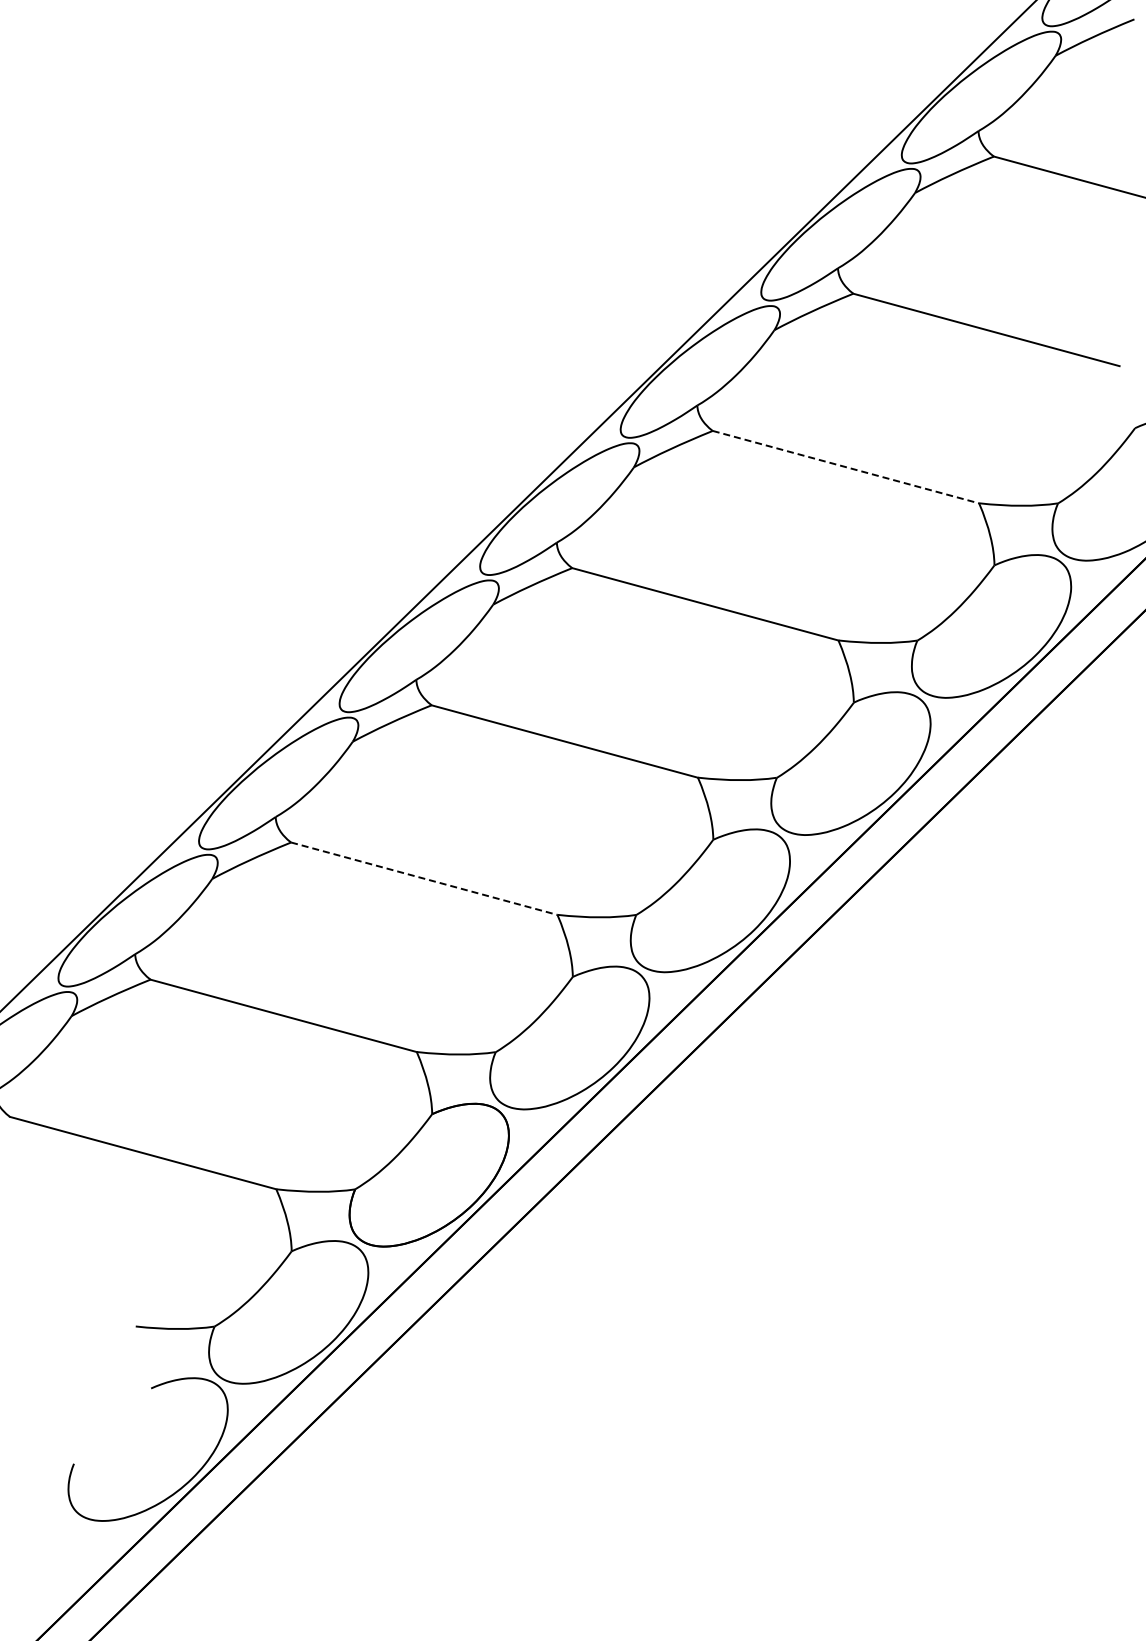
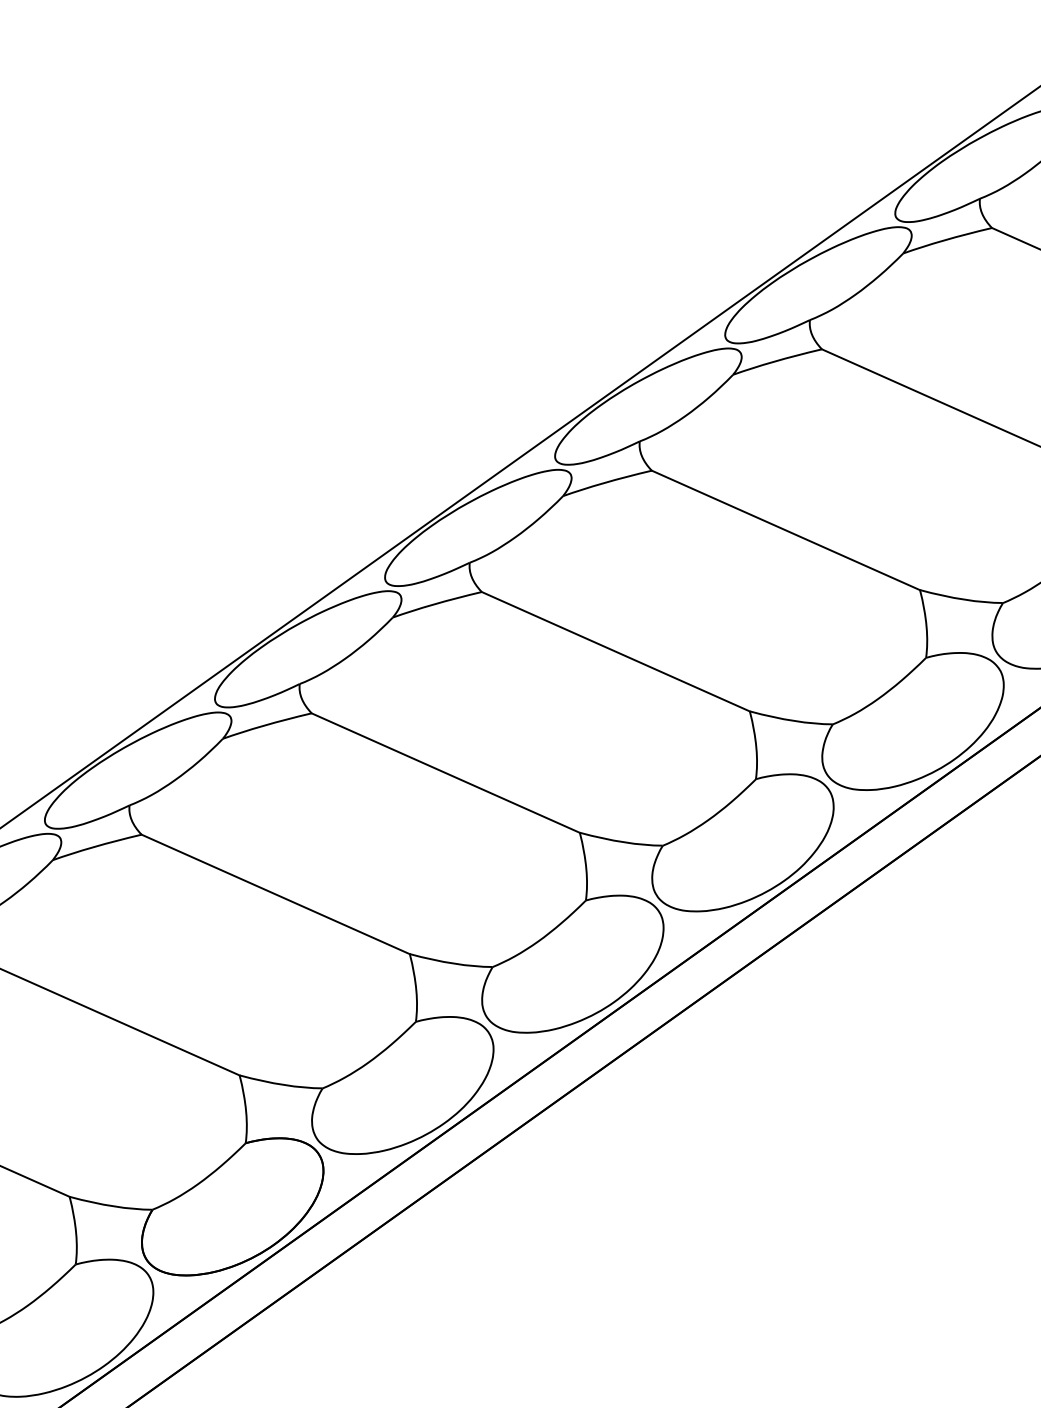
line: (846, 467) -> (786, 530), dashed -> solid
line: (424, 878) -> (275, 894), dashed -> solid

